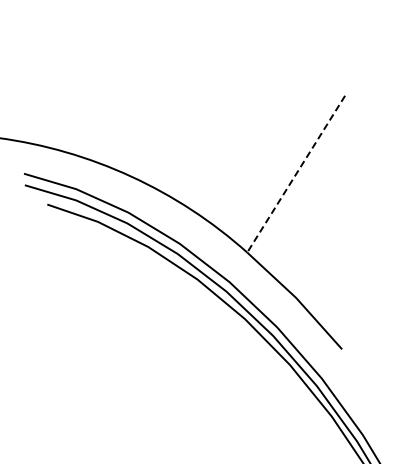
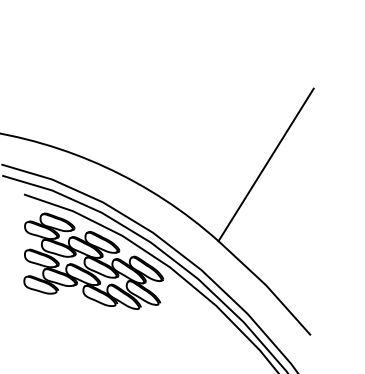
line: (295, 174) -> (265, 165), dashed -> solid
part: (118, 273) -> (93, 261), added

